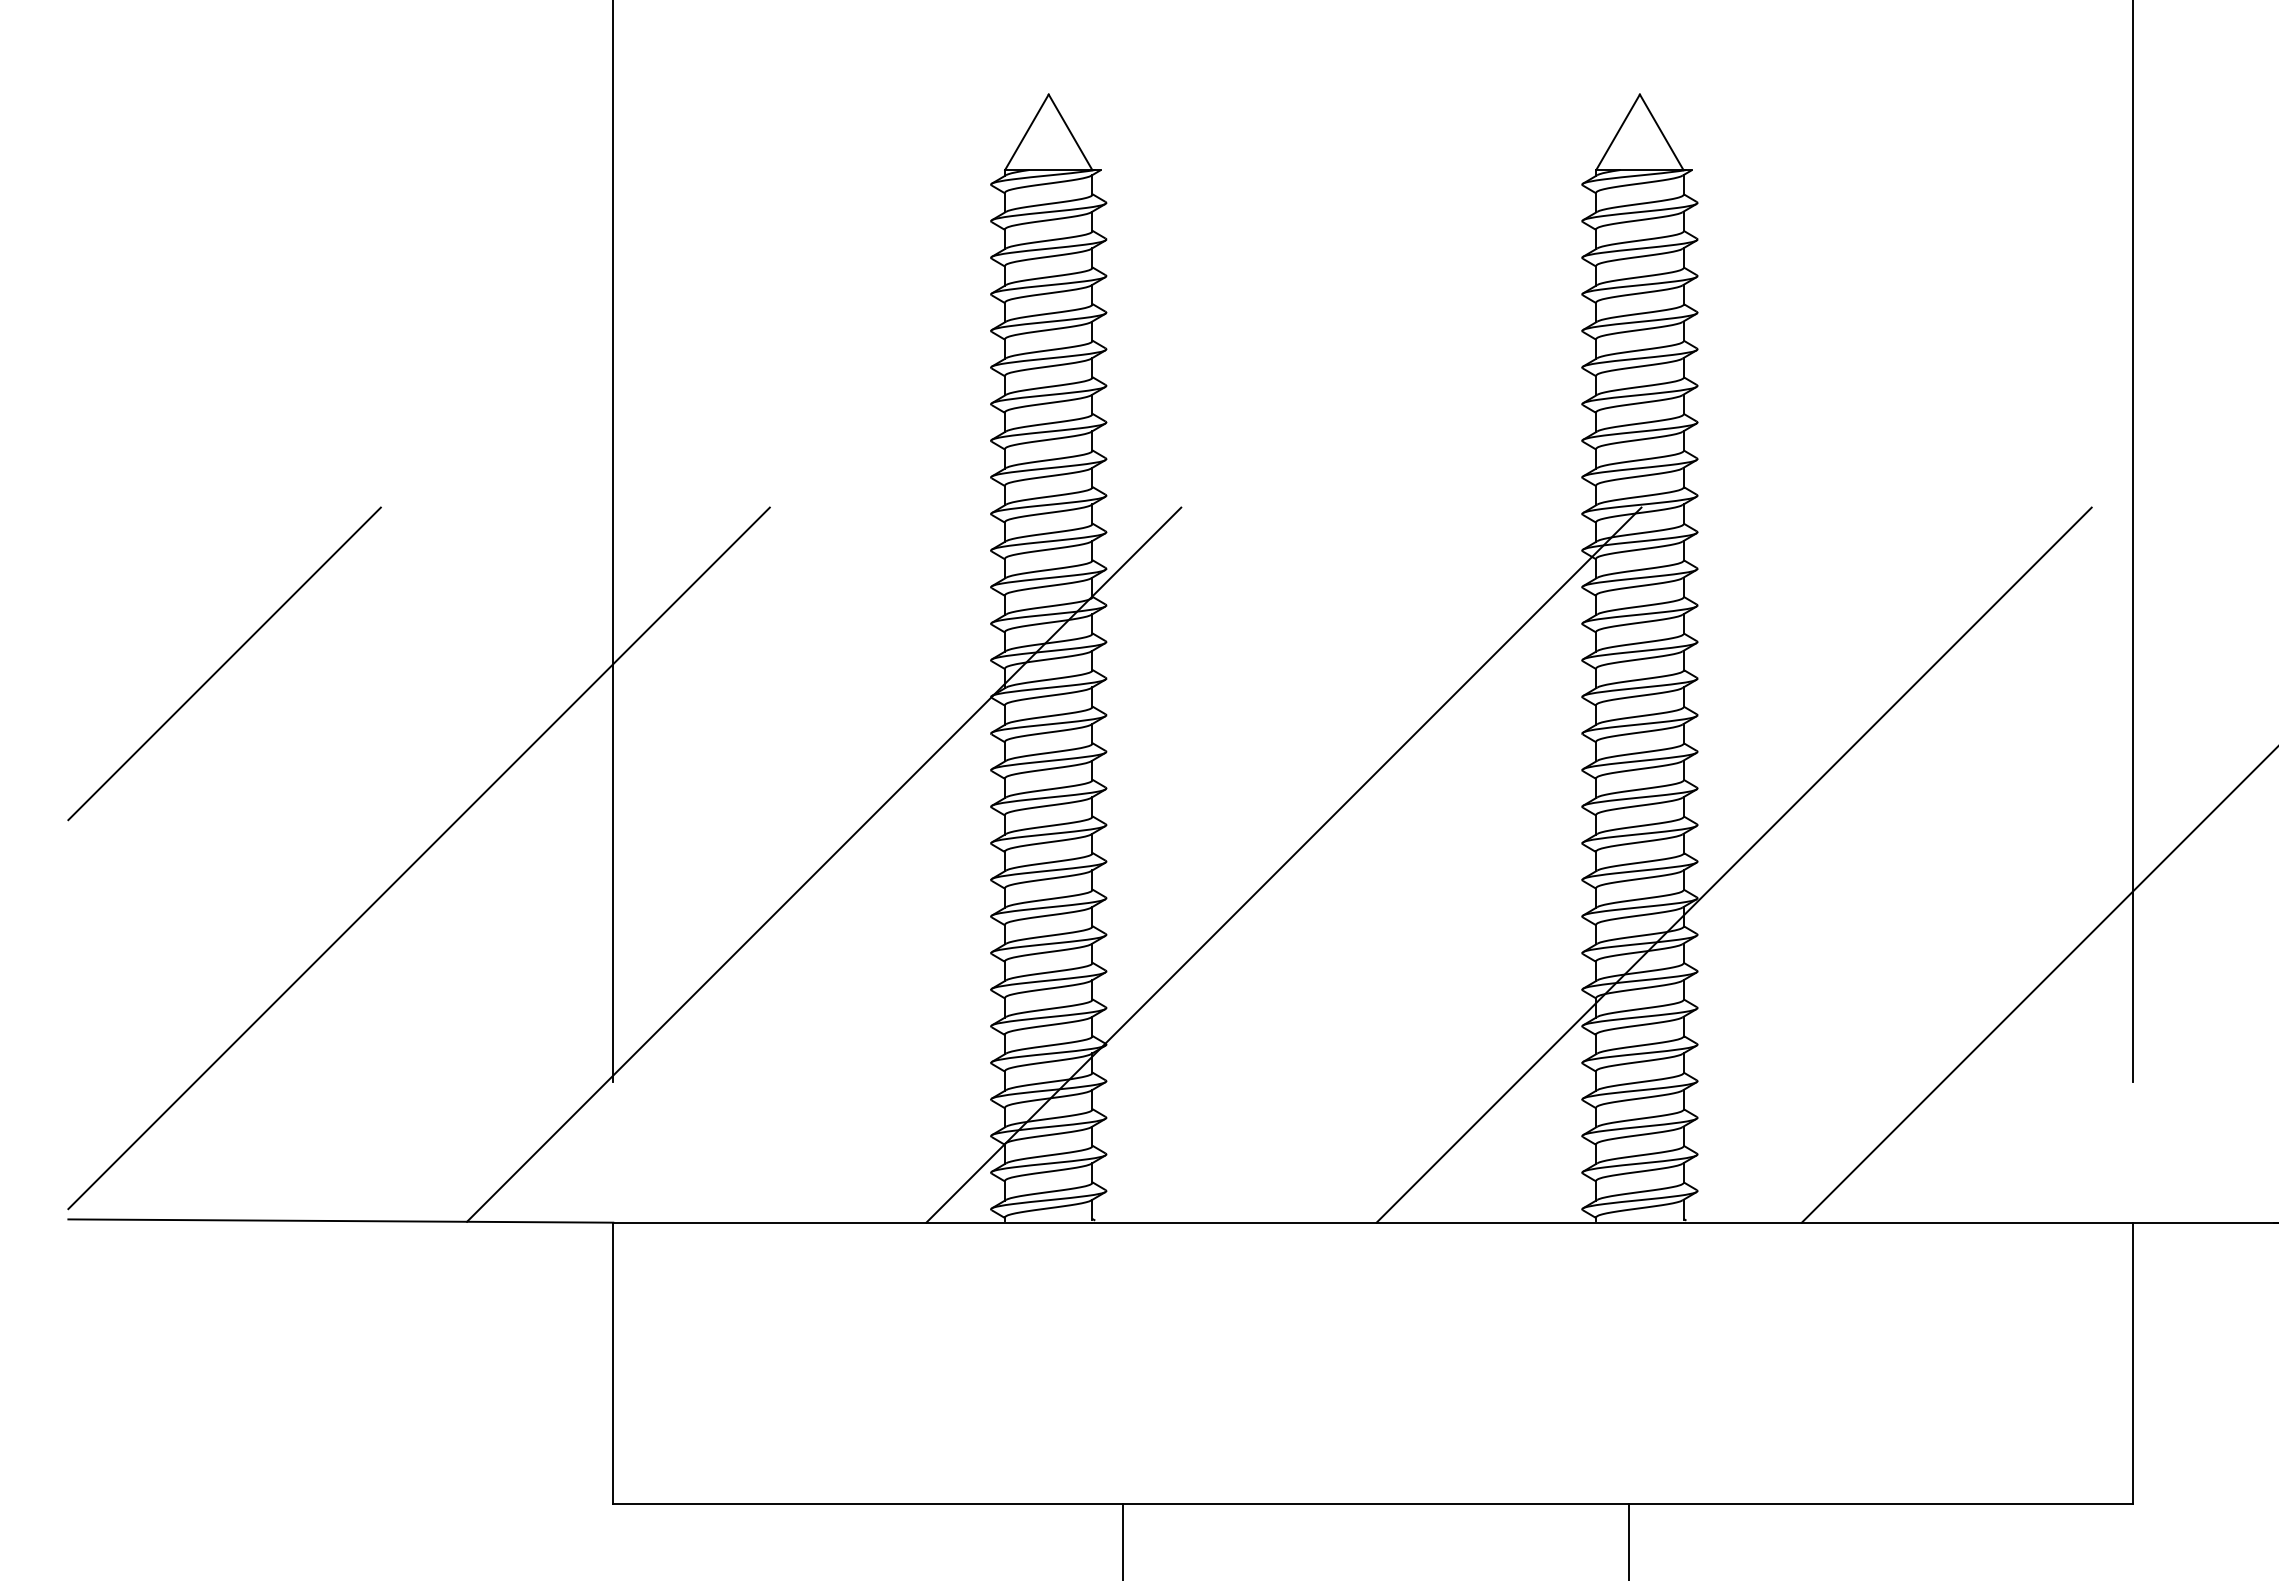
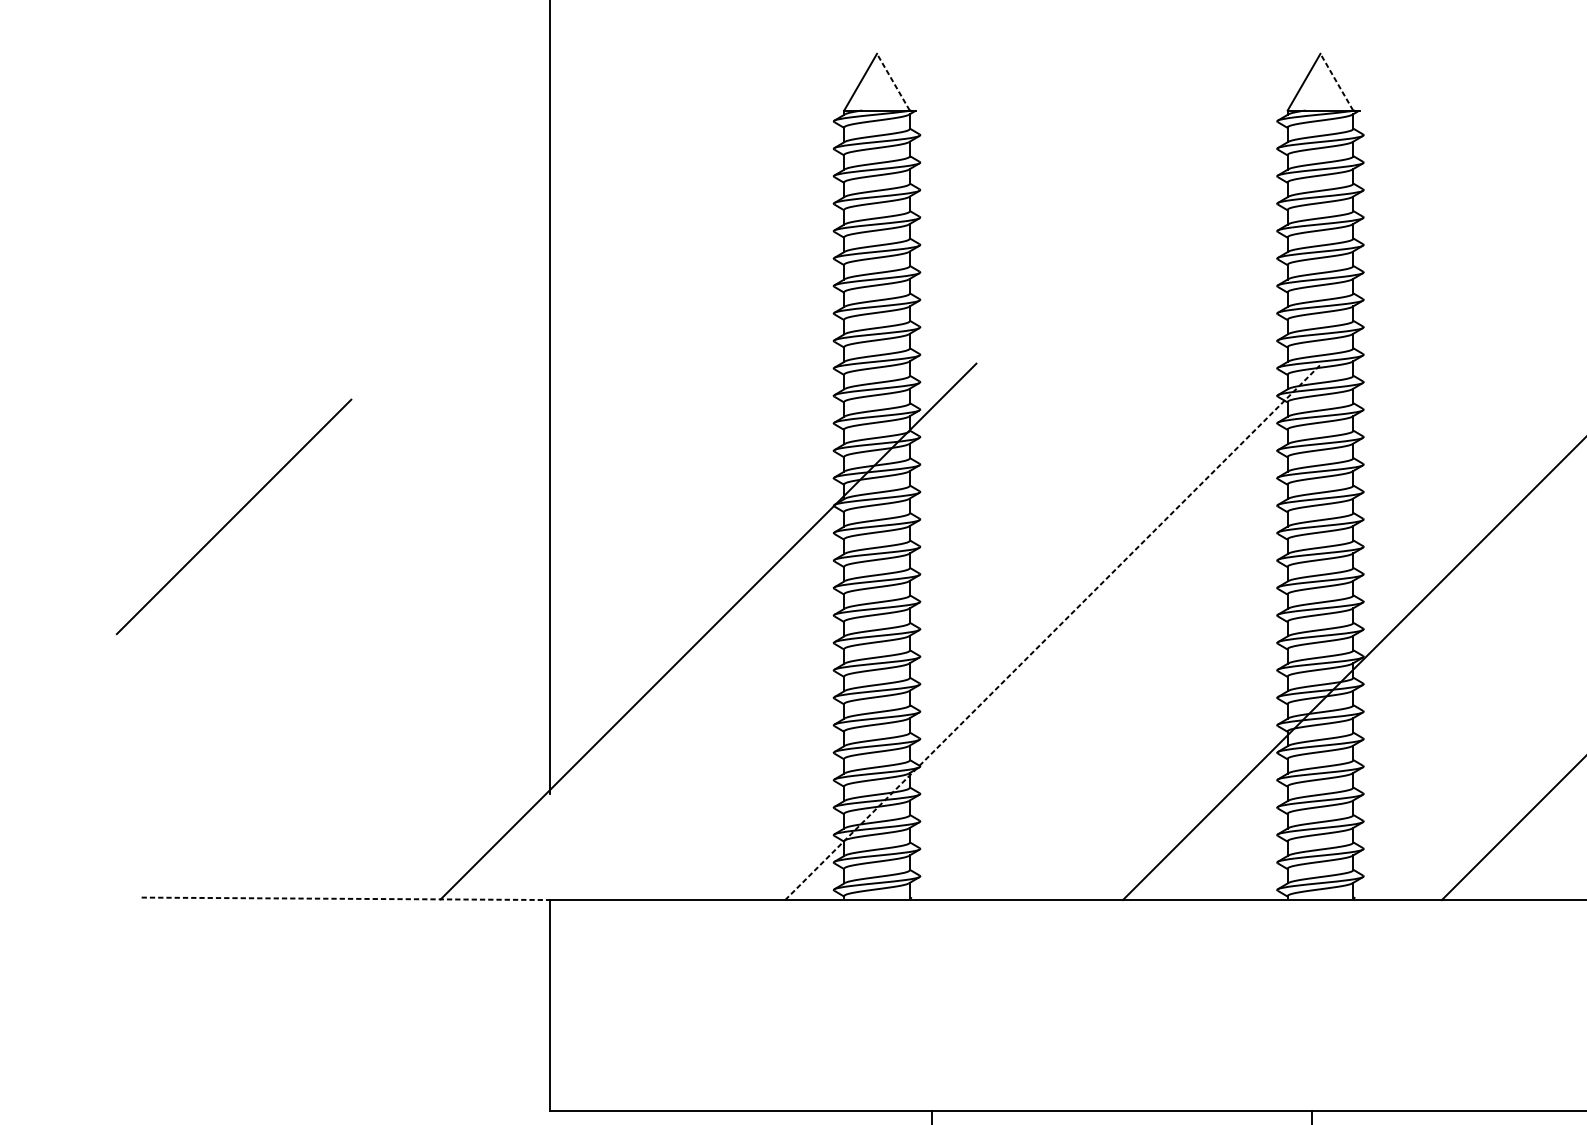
line: (1070, 132) -> (893, 82), solid -> dashed
line: (1661, 132) -> (1336, 82), solid -> dashed
line: (224, 663) -> (234, 516), moved
line: (418, 858) -> (404, 626), removed
line: (1283, 865) -> (1053, 632), solid -> dashed
line: (341, 1221) -> (346, 899), solid -> dashed

